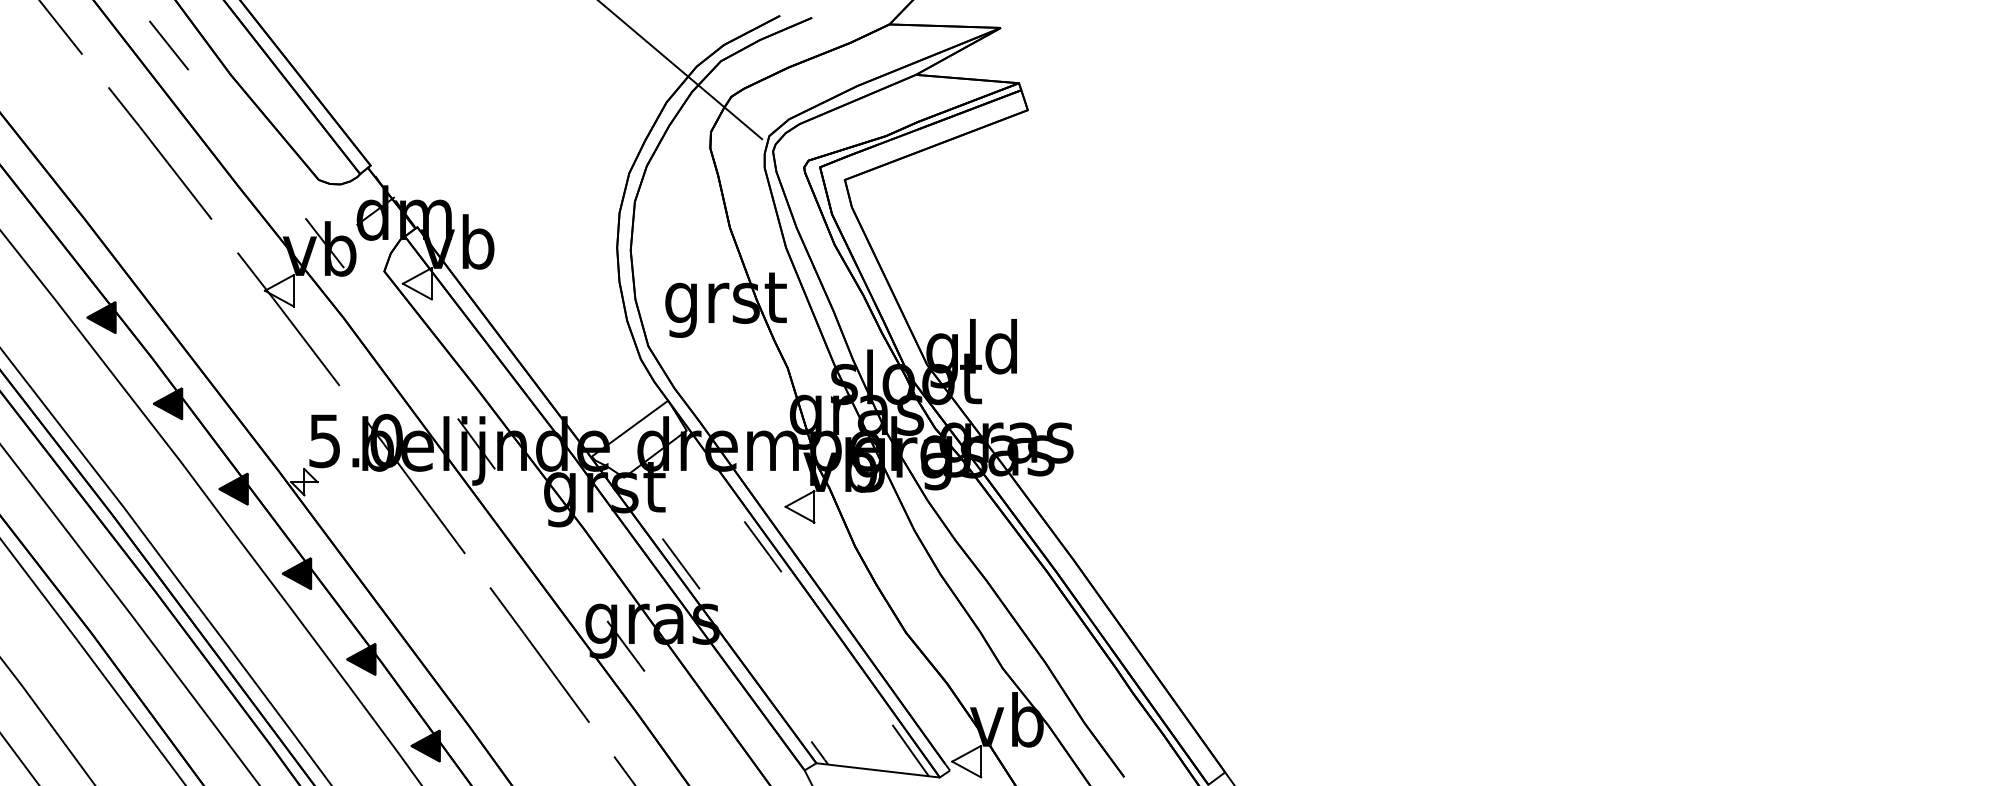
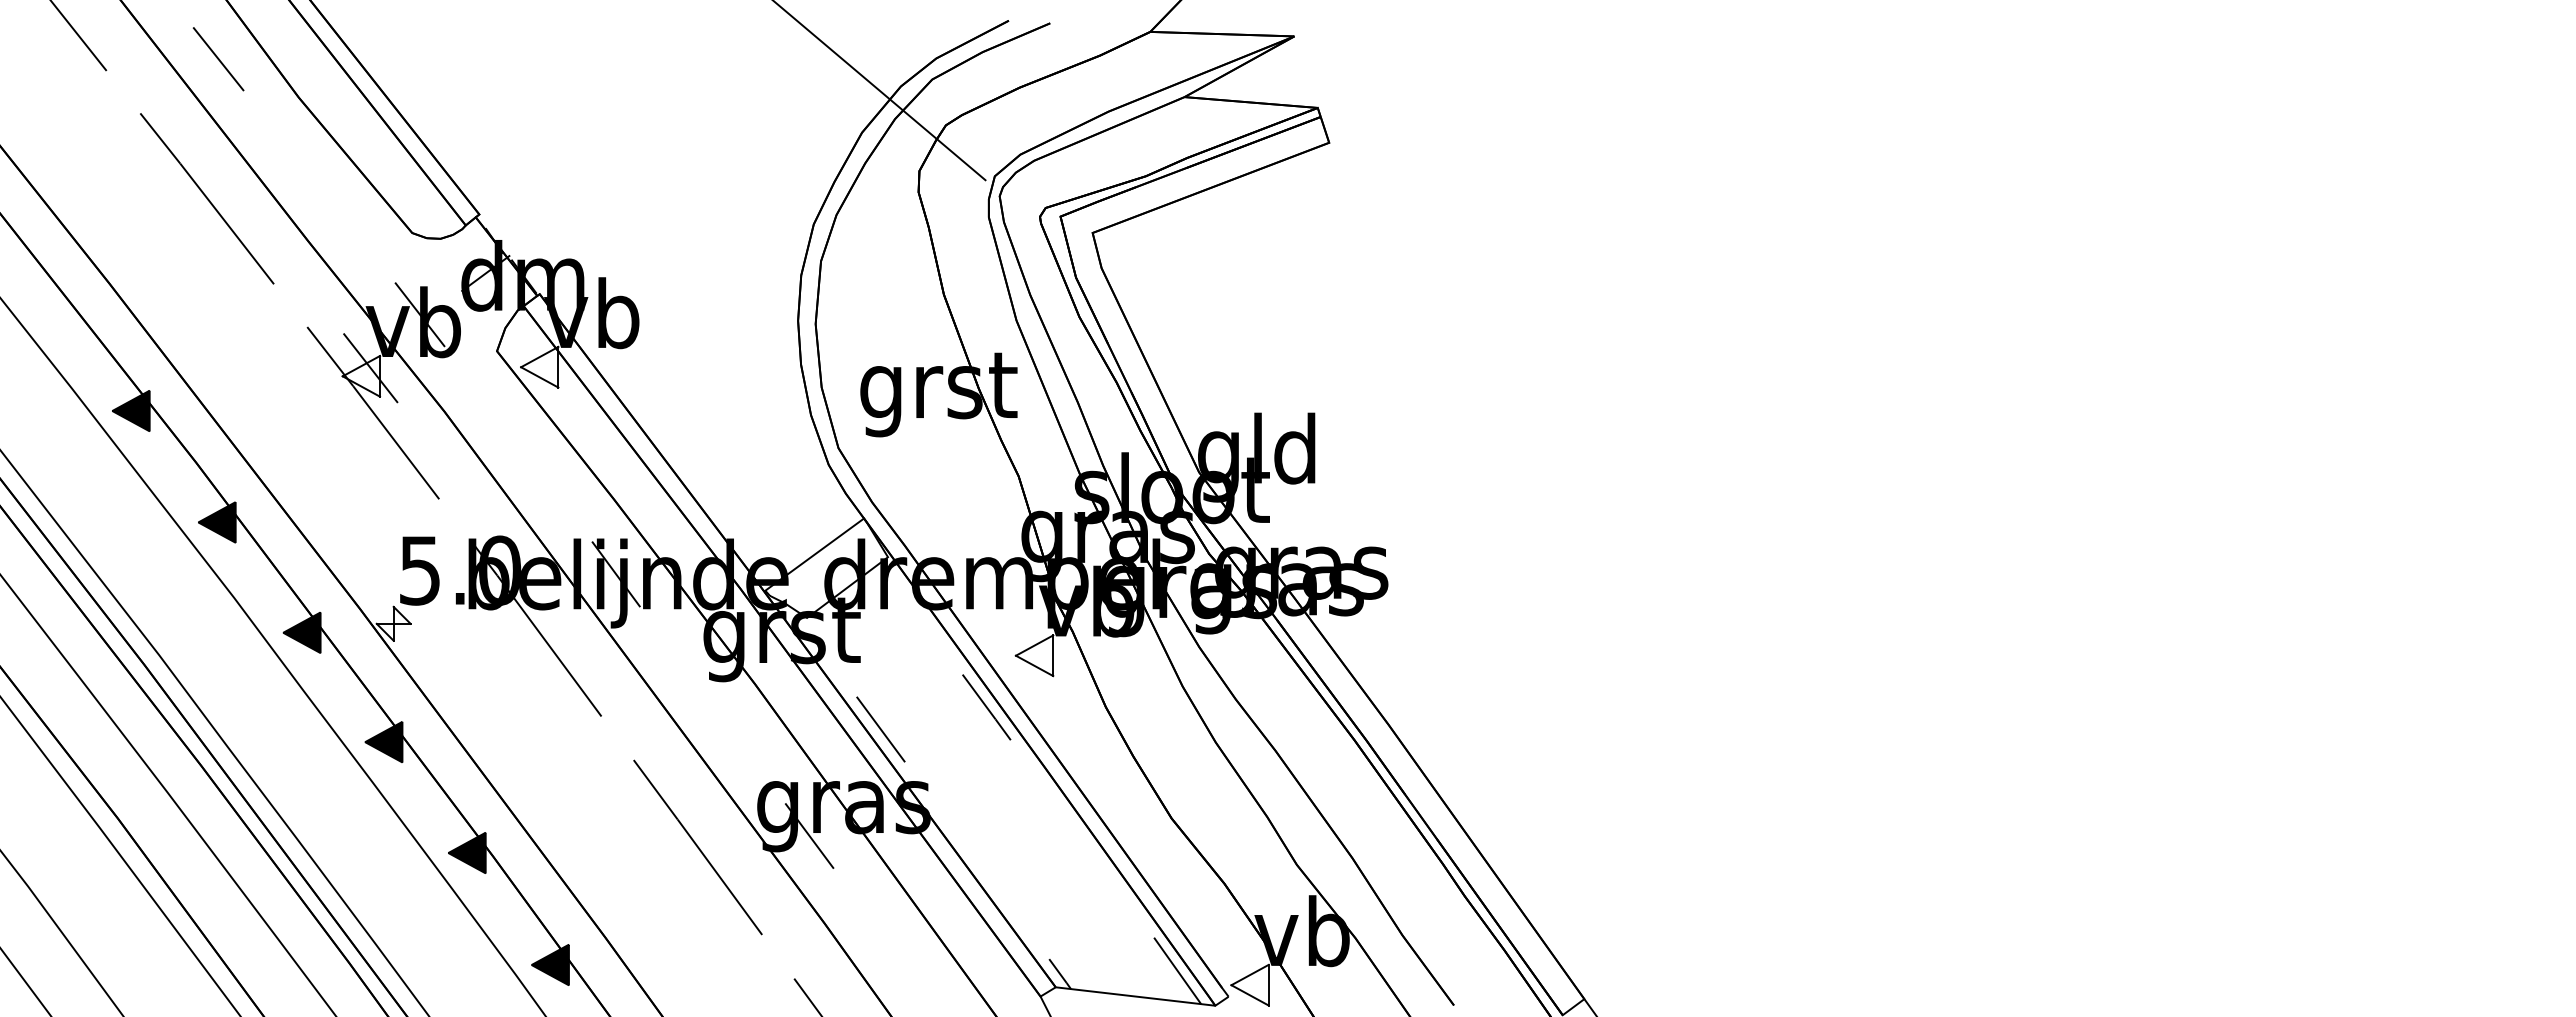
line: (286, 284) -> (370, 368), added

